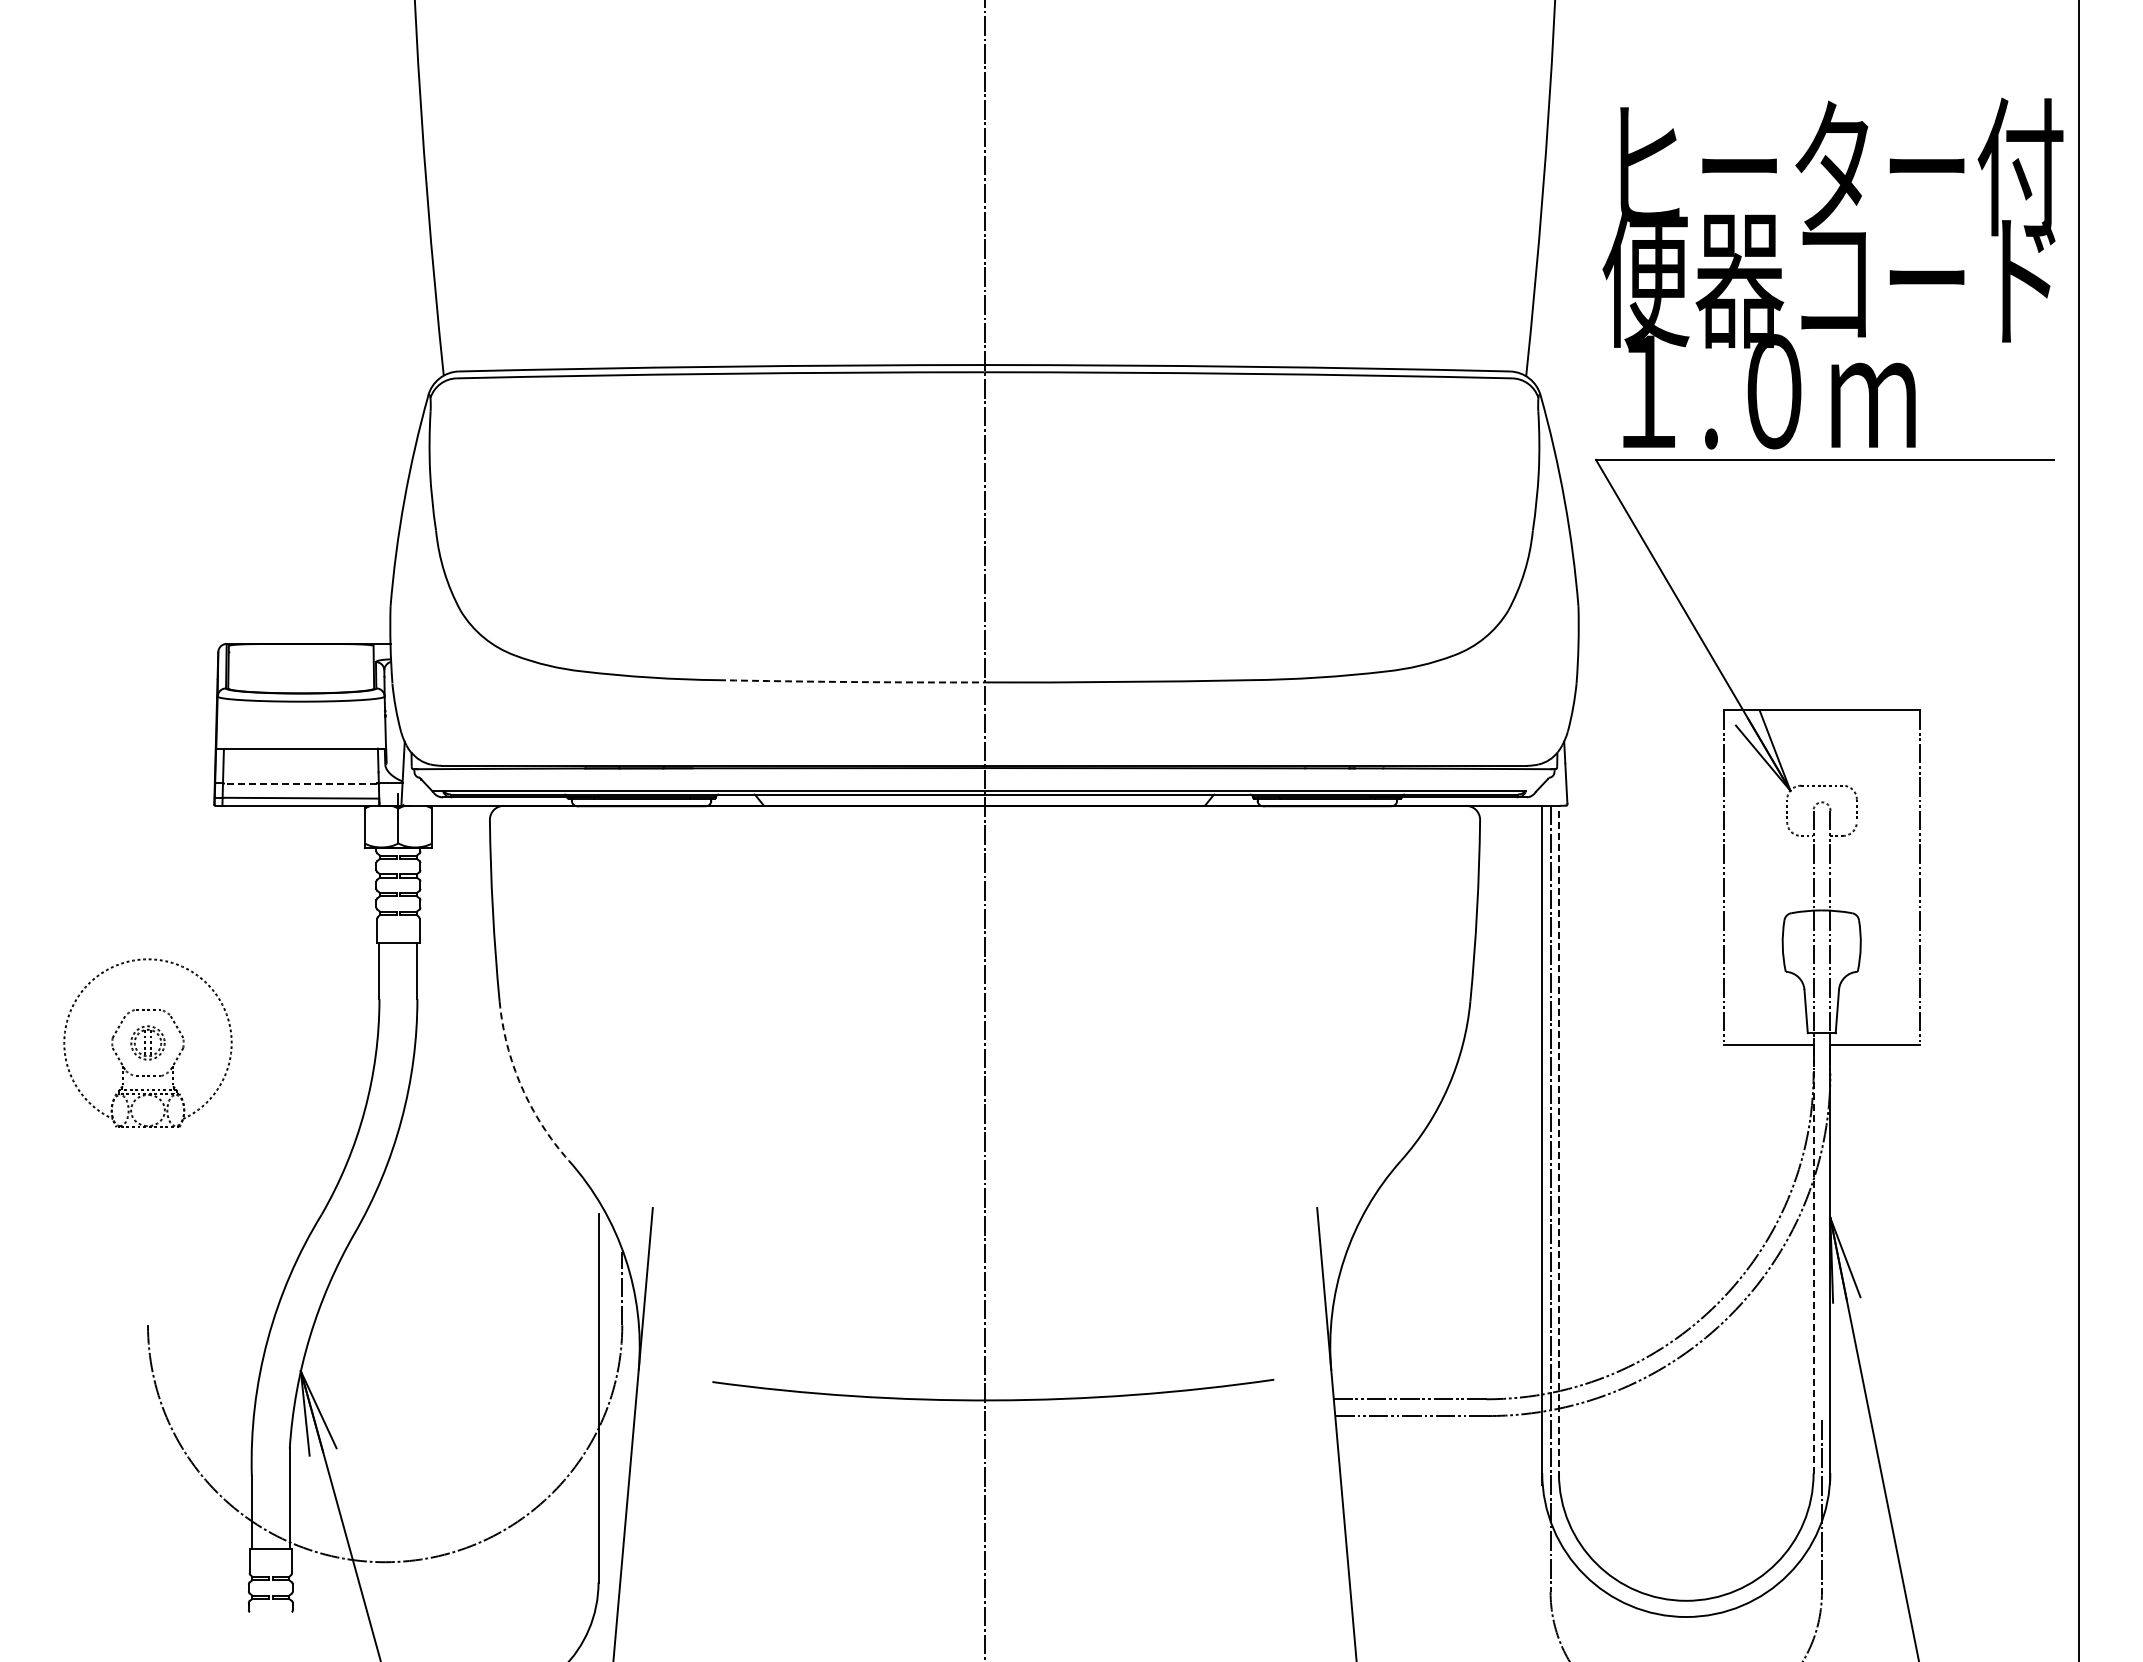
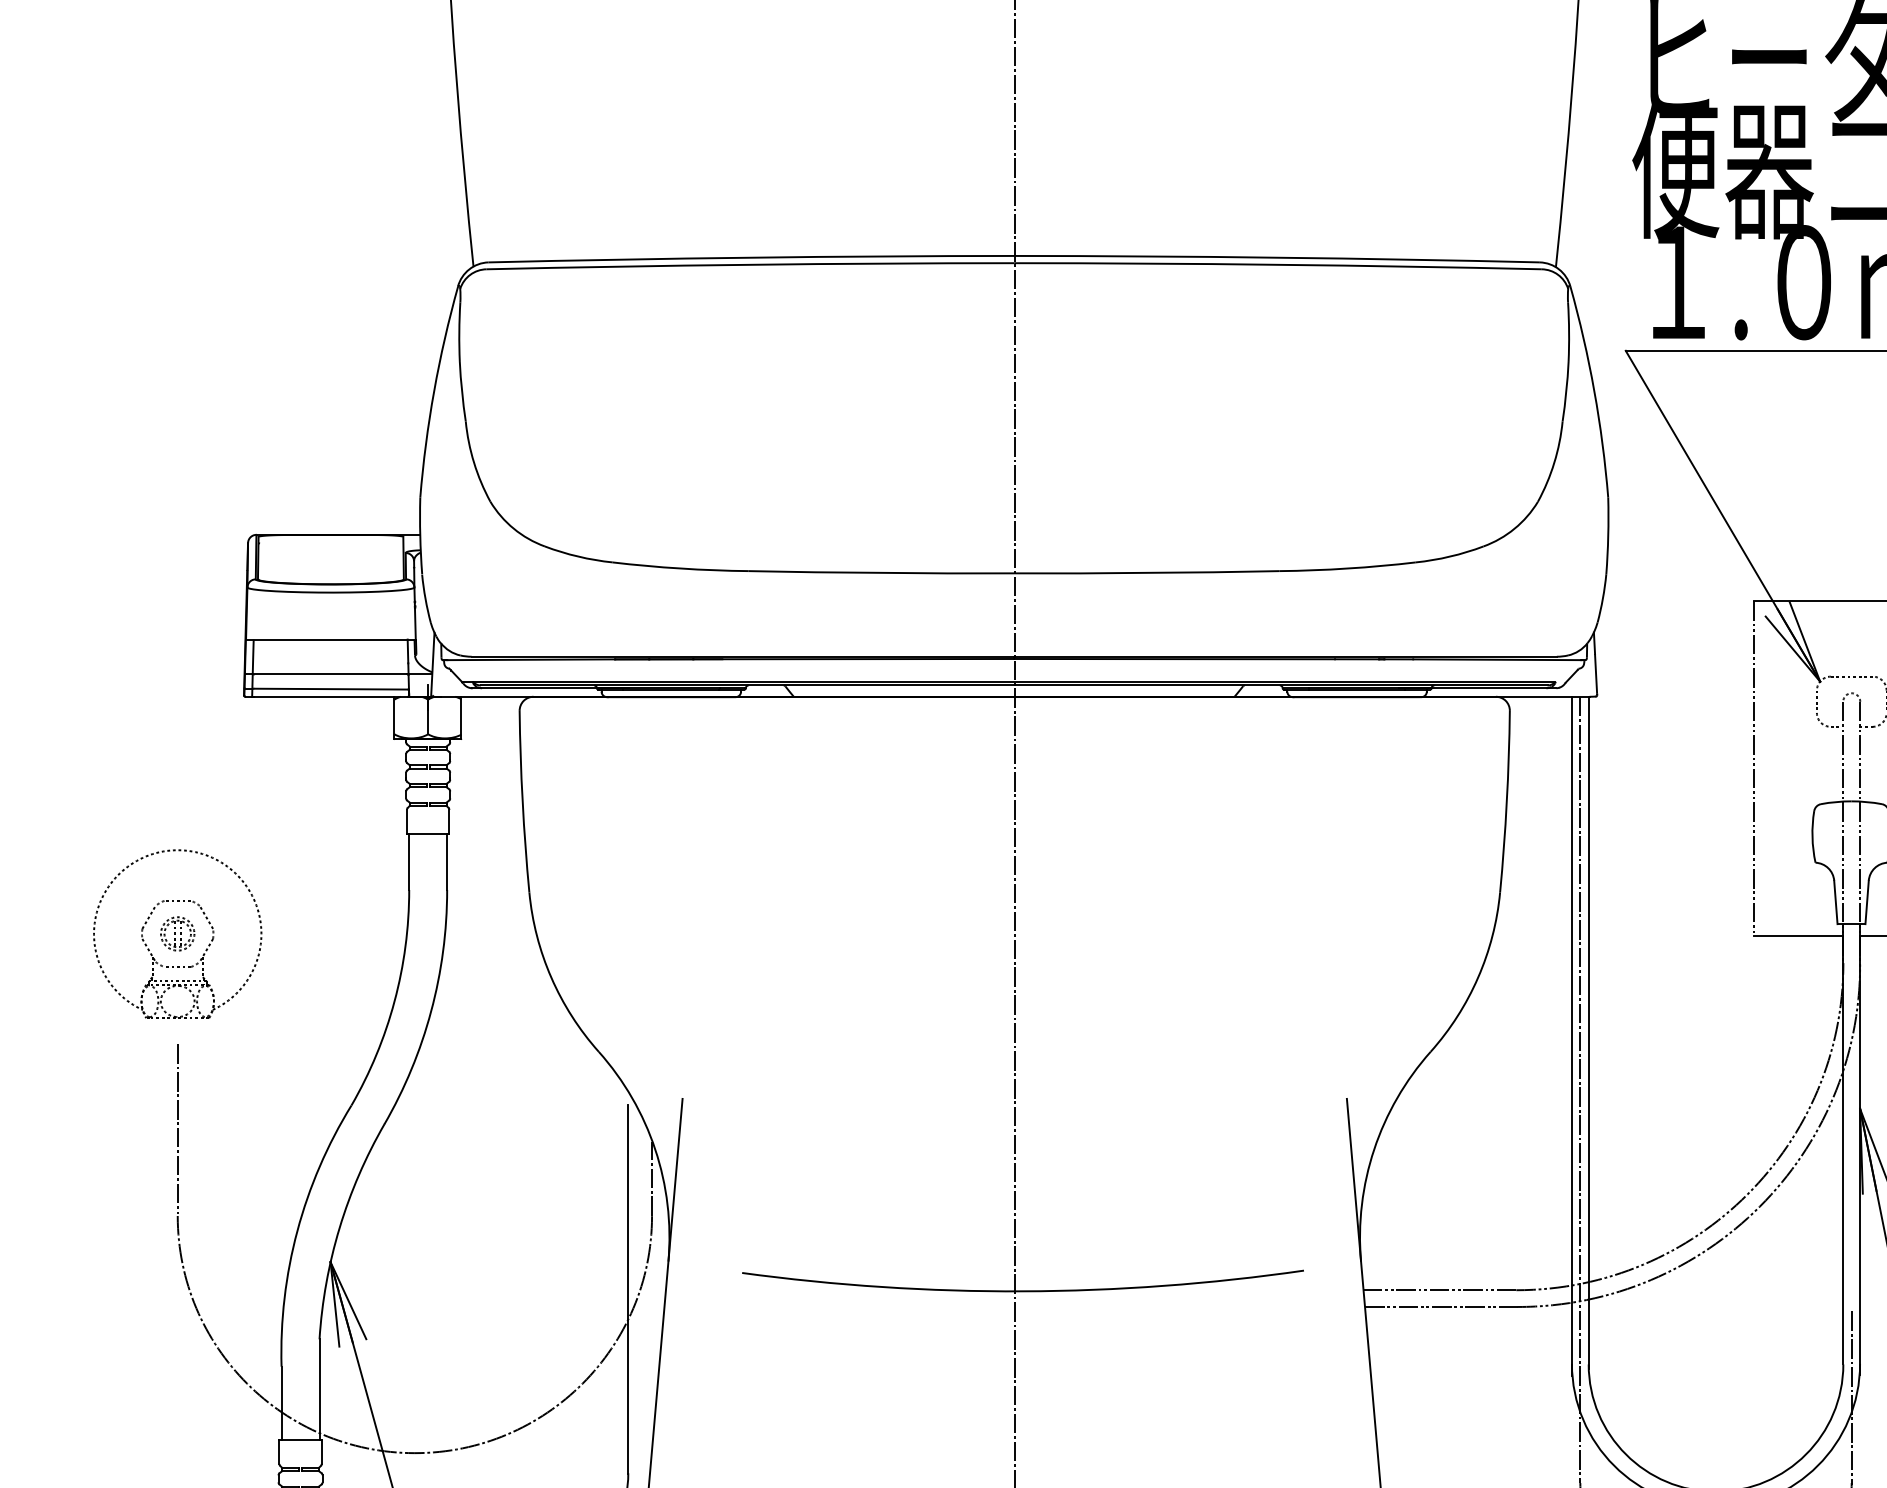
arc: (851, 682) -> (881, 573), dashed -> solid
line: (300, 783) -> (330, 674), dashed -> solid
arc: (521, 1086) -> (551, 977), dashed -> solid
line: (1558, 1141) -> (1588, 1032), dashed -> solid
line: (147, 1237) -> (177, 1128), added
line: (1813, 1252) -> (1843, 1143), dashed -> solid

